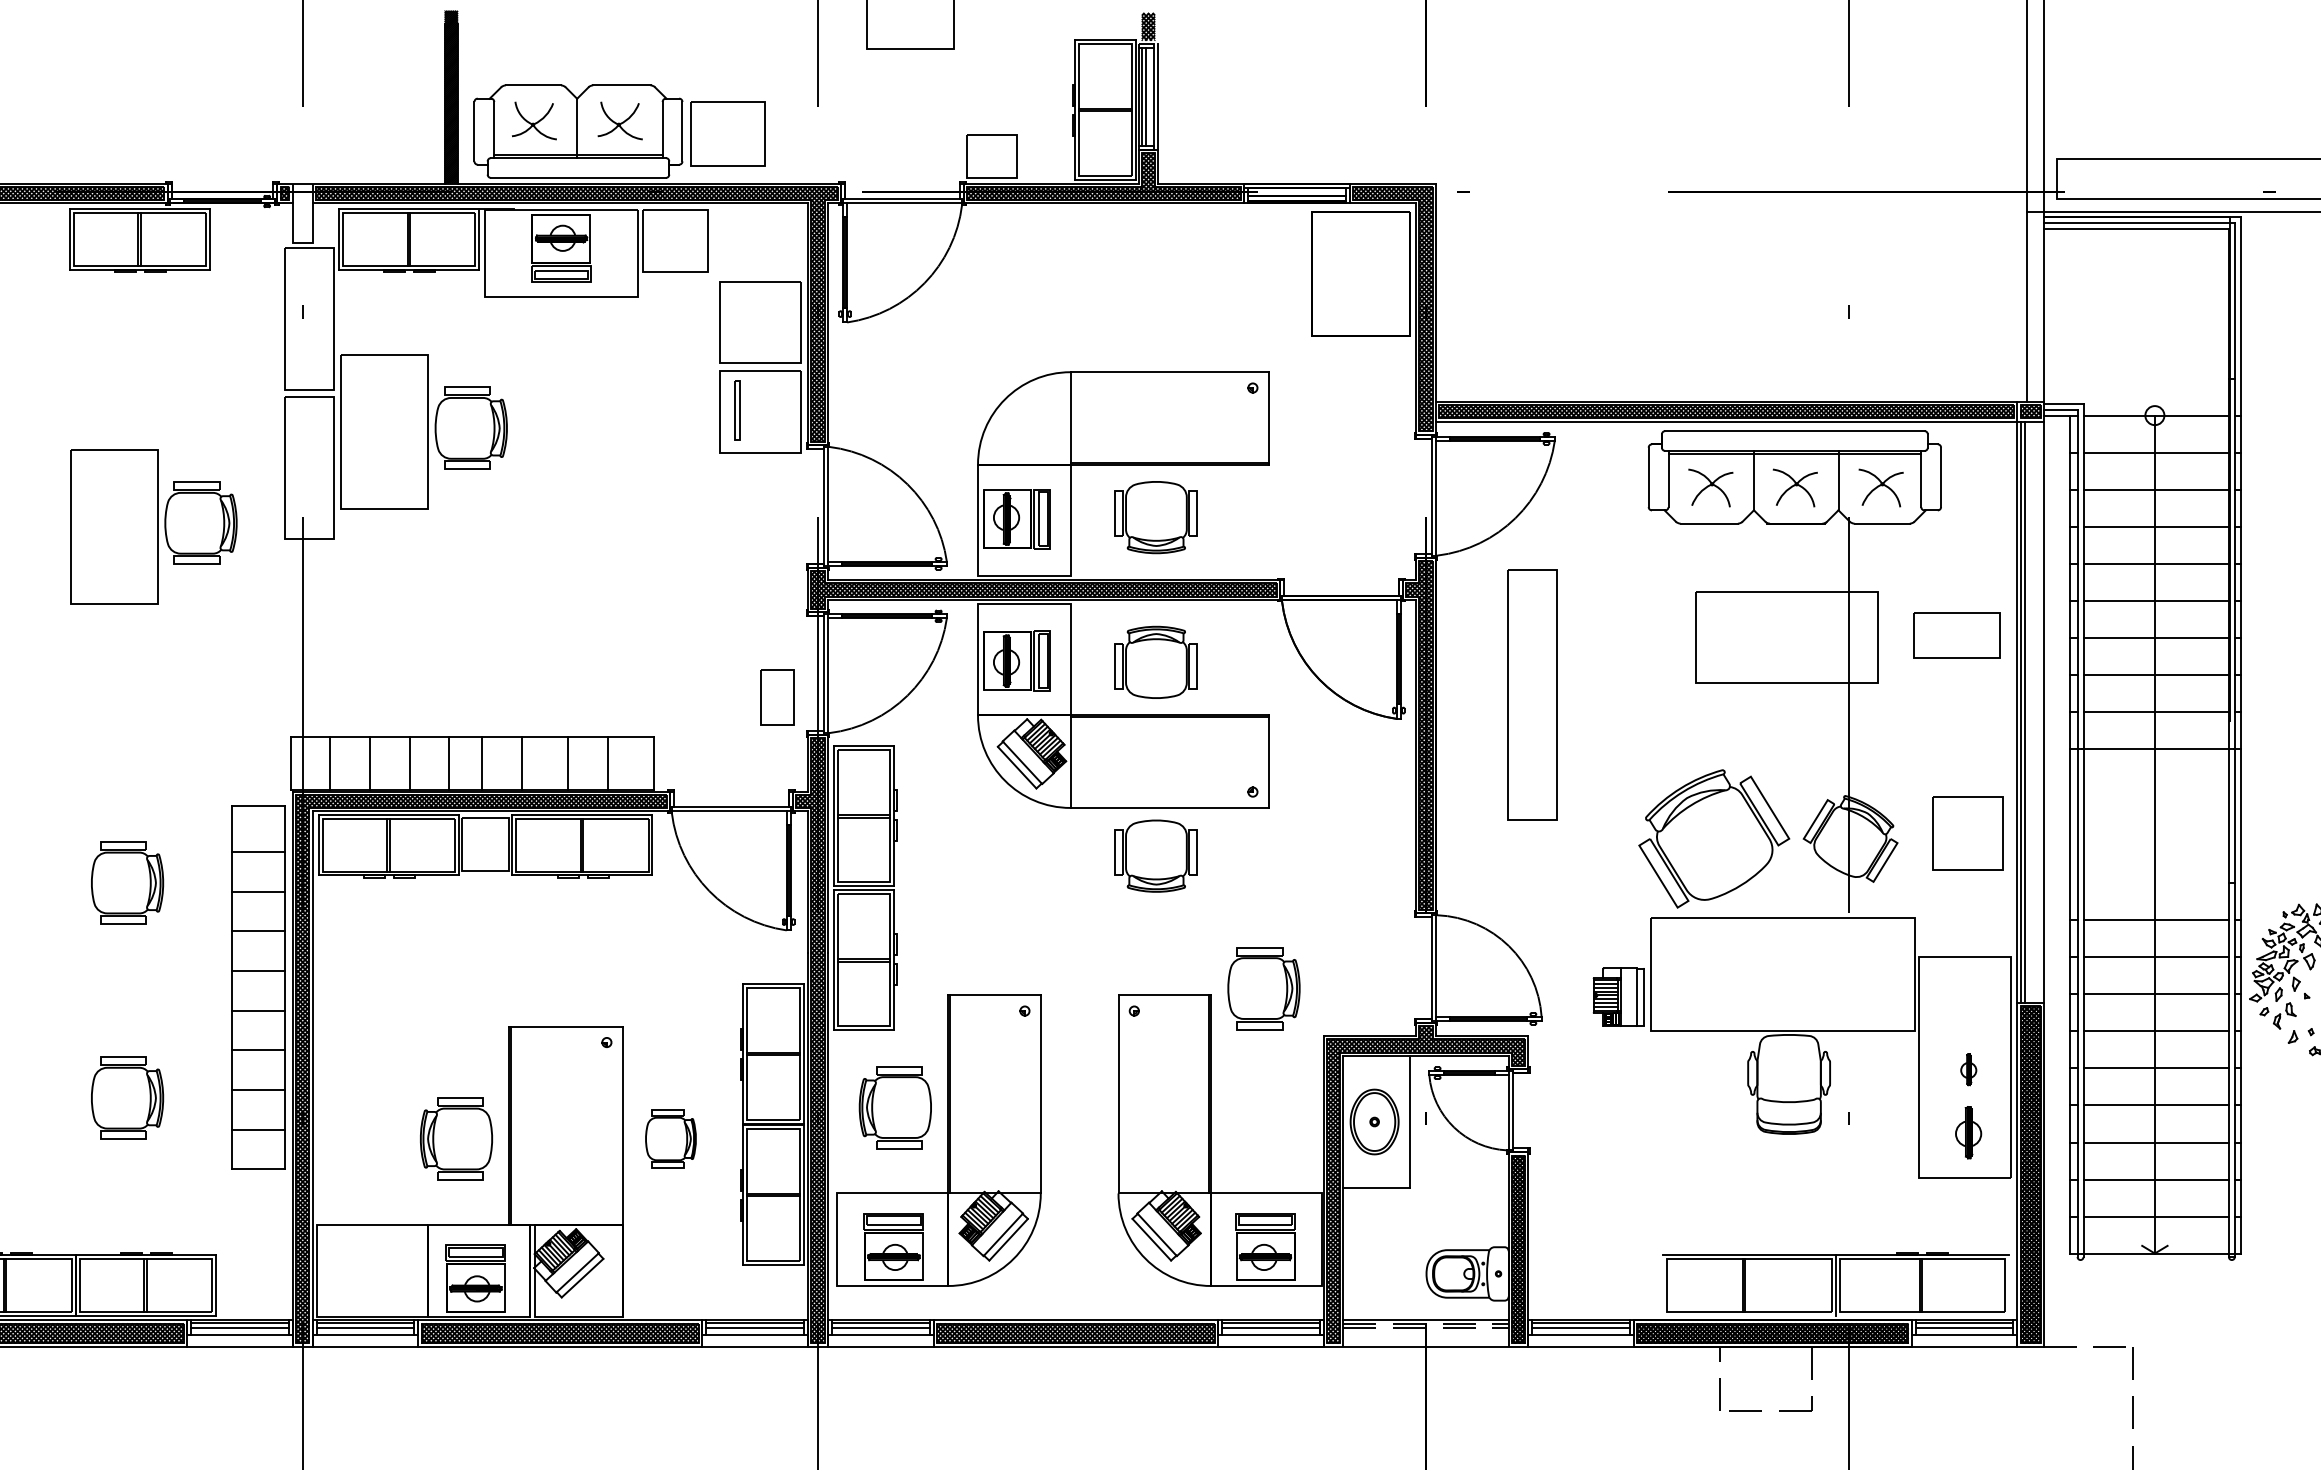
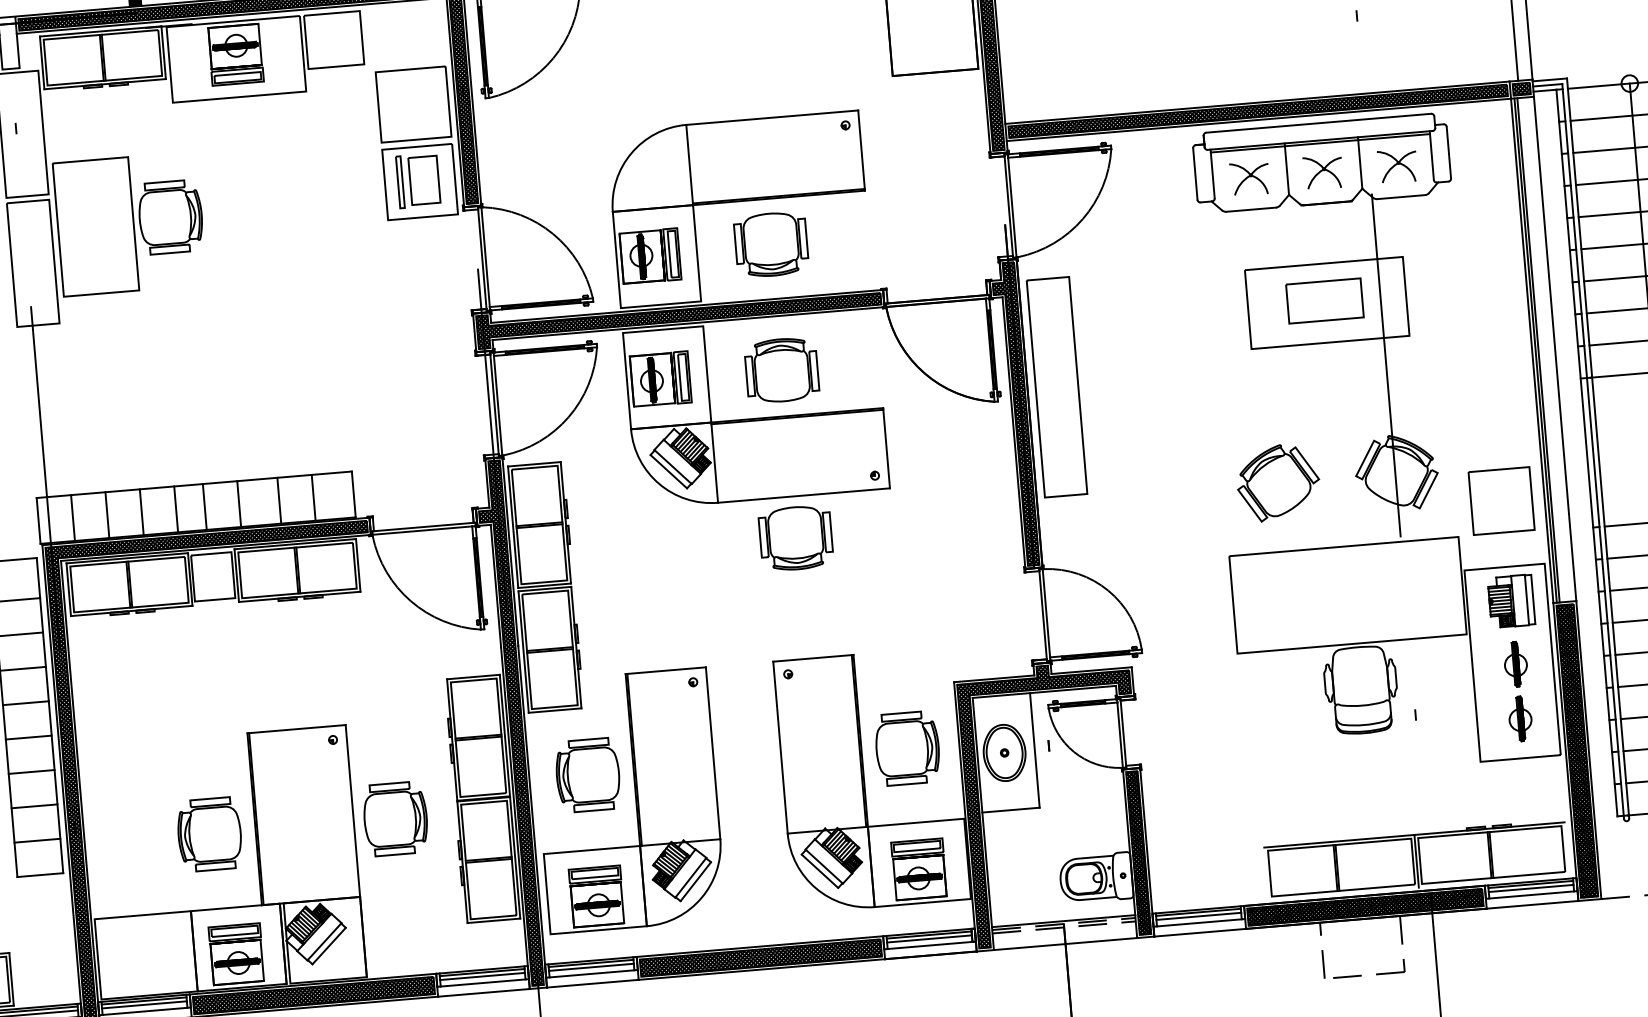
part: (1956, 635) -> (1324, 301), moved
part: (1532, 694) -> (1056, 386), moved
part: (777, 697) -> (424, 180), moved
part: (1967, 833) -> (1501, 501), moved
part: (1713, 838) -> (1277, 482), size x0.62
part: (1263, 988) -> (907, 748), moved
part: (1618, 996) -> (1511, 600), moved
part: (1968, 1069) -> (1515, 664), size x1.67
part: (670, 1138) -> (395, 818), size x1.43

